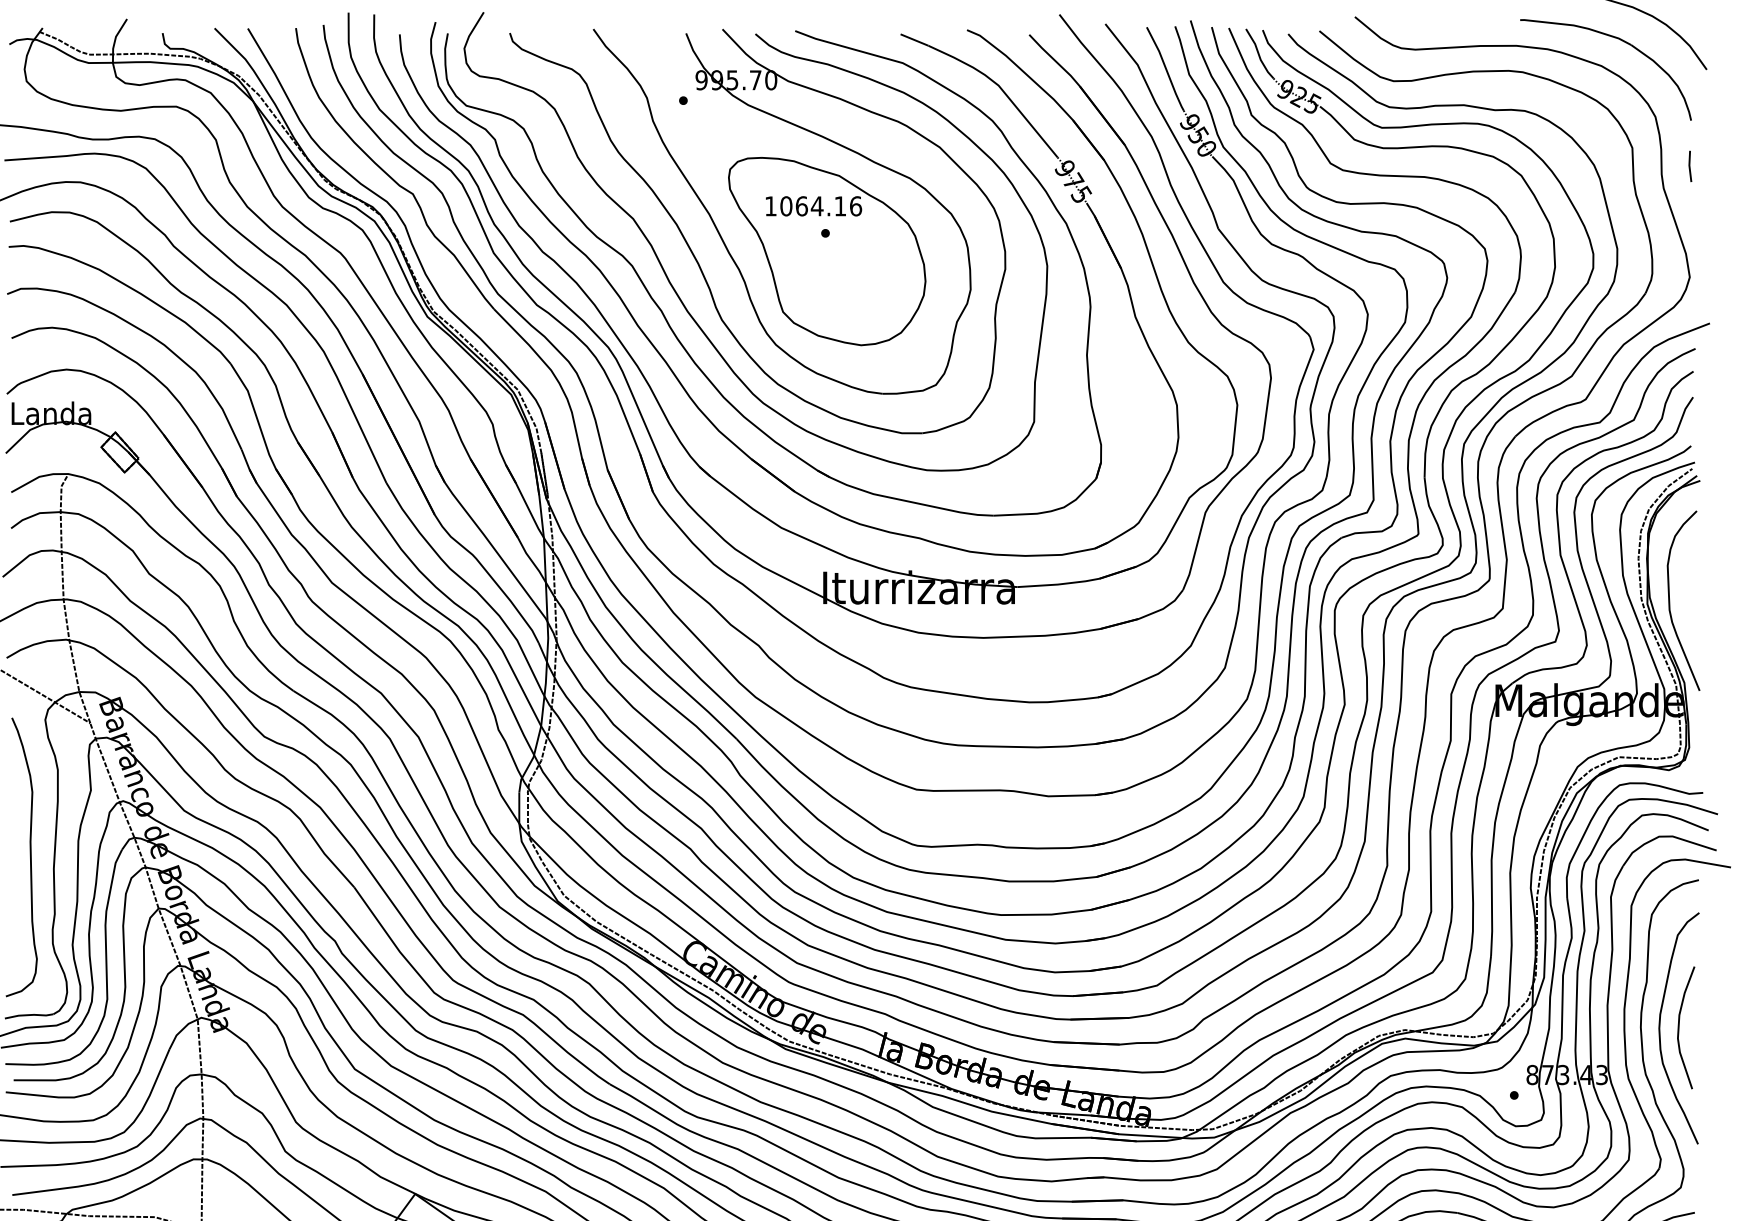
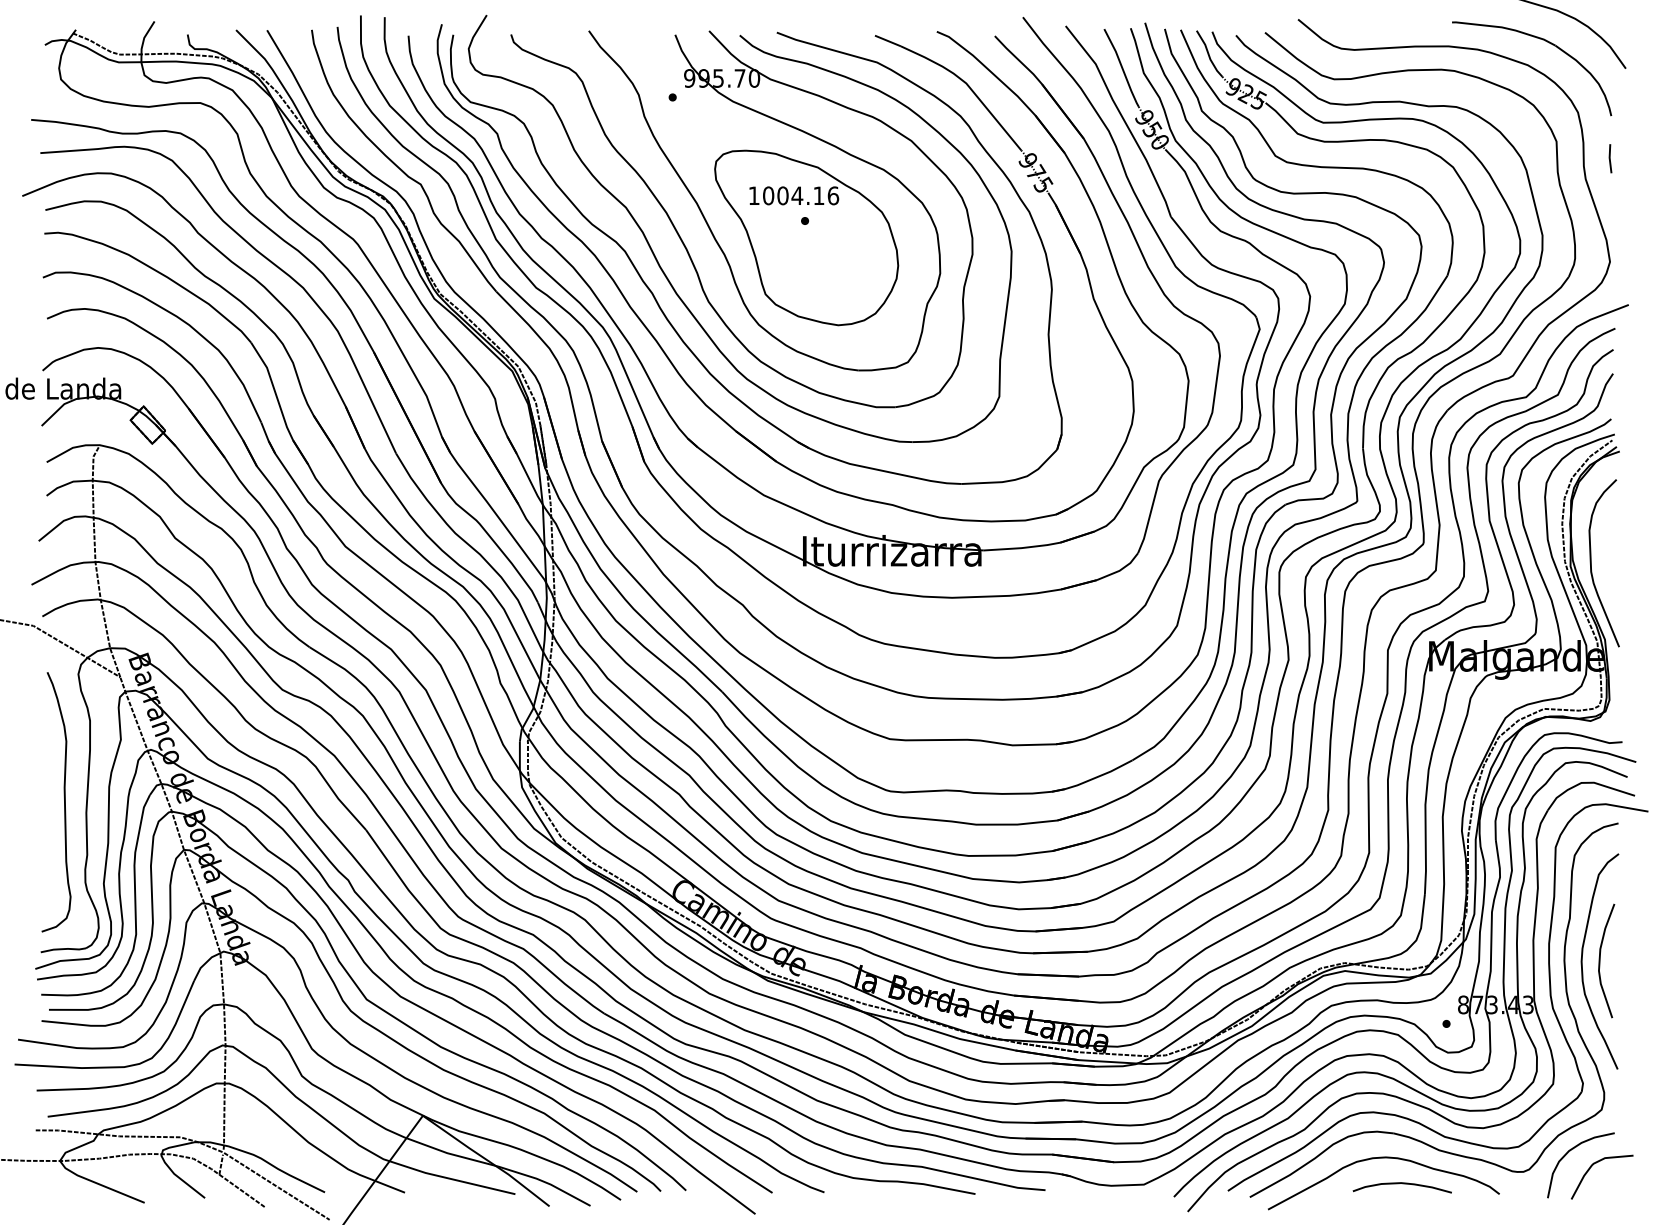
text: (801, 205) -> (782, 195), 1064.16 -> 1004.16

